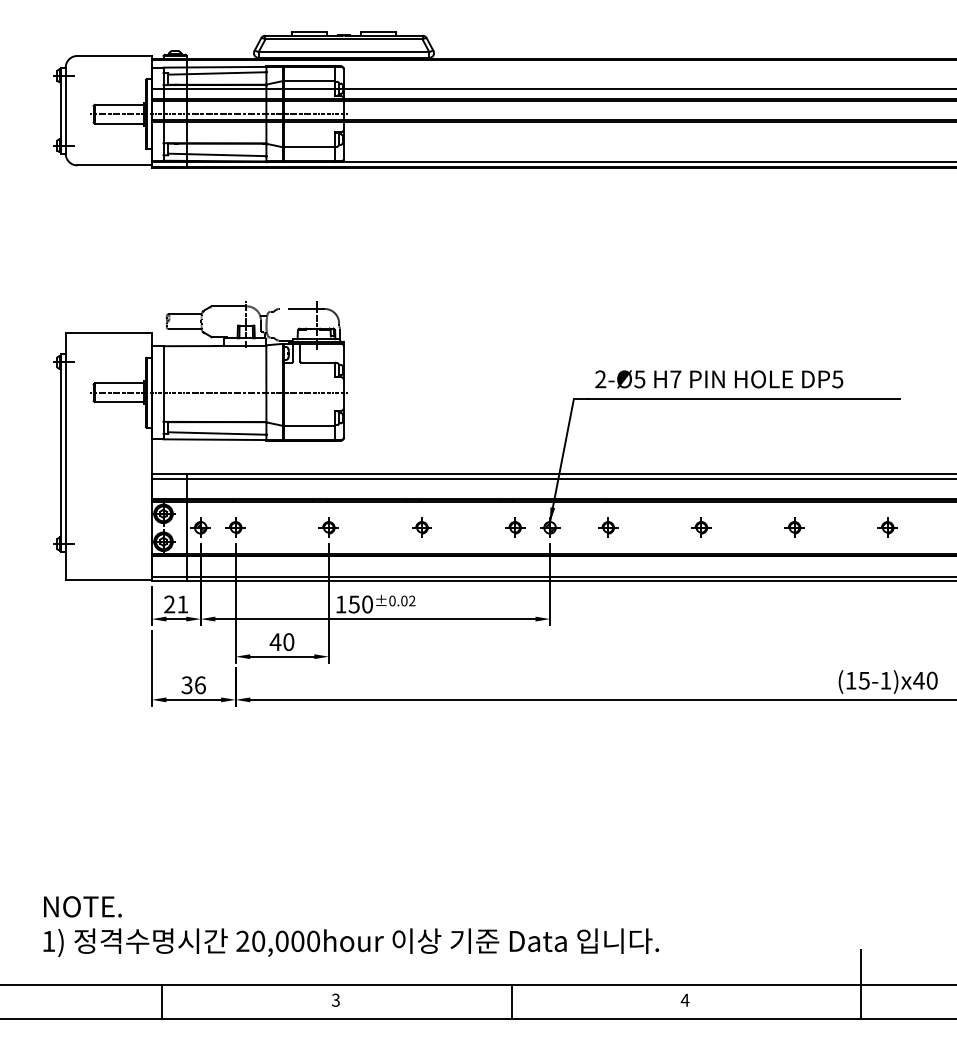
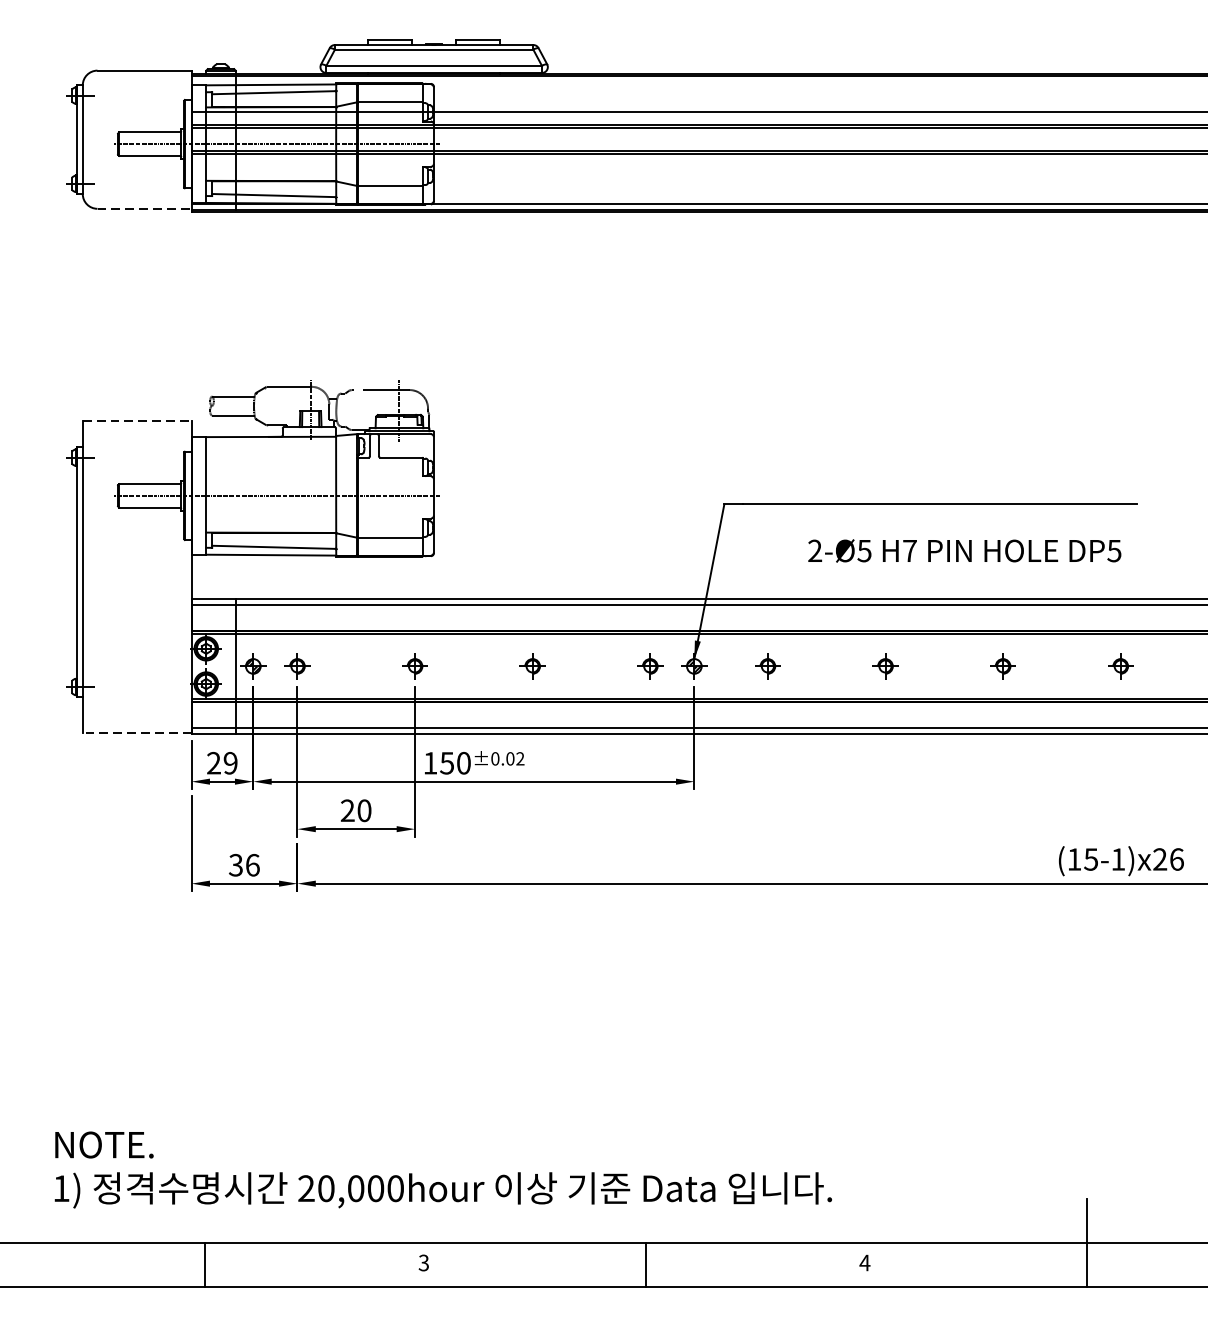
line: (115, 165) -> (145, 208), solid -> dashed
line: (109, 333) -> (138, 421), solid -> dashed
text: (719, 379) -> (965, 551), moved
line: (108, 580) -> (136, 732), solid -> dashed
text: (182, 604) -> (230, 763), 21 -> 29
text: (275, 641) -> (347, 809), 40 -> 20
text: (925, 680) -> (1168, 859), (15-1)x40 -> (15-1)x26

